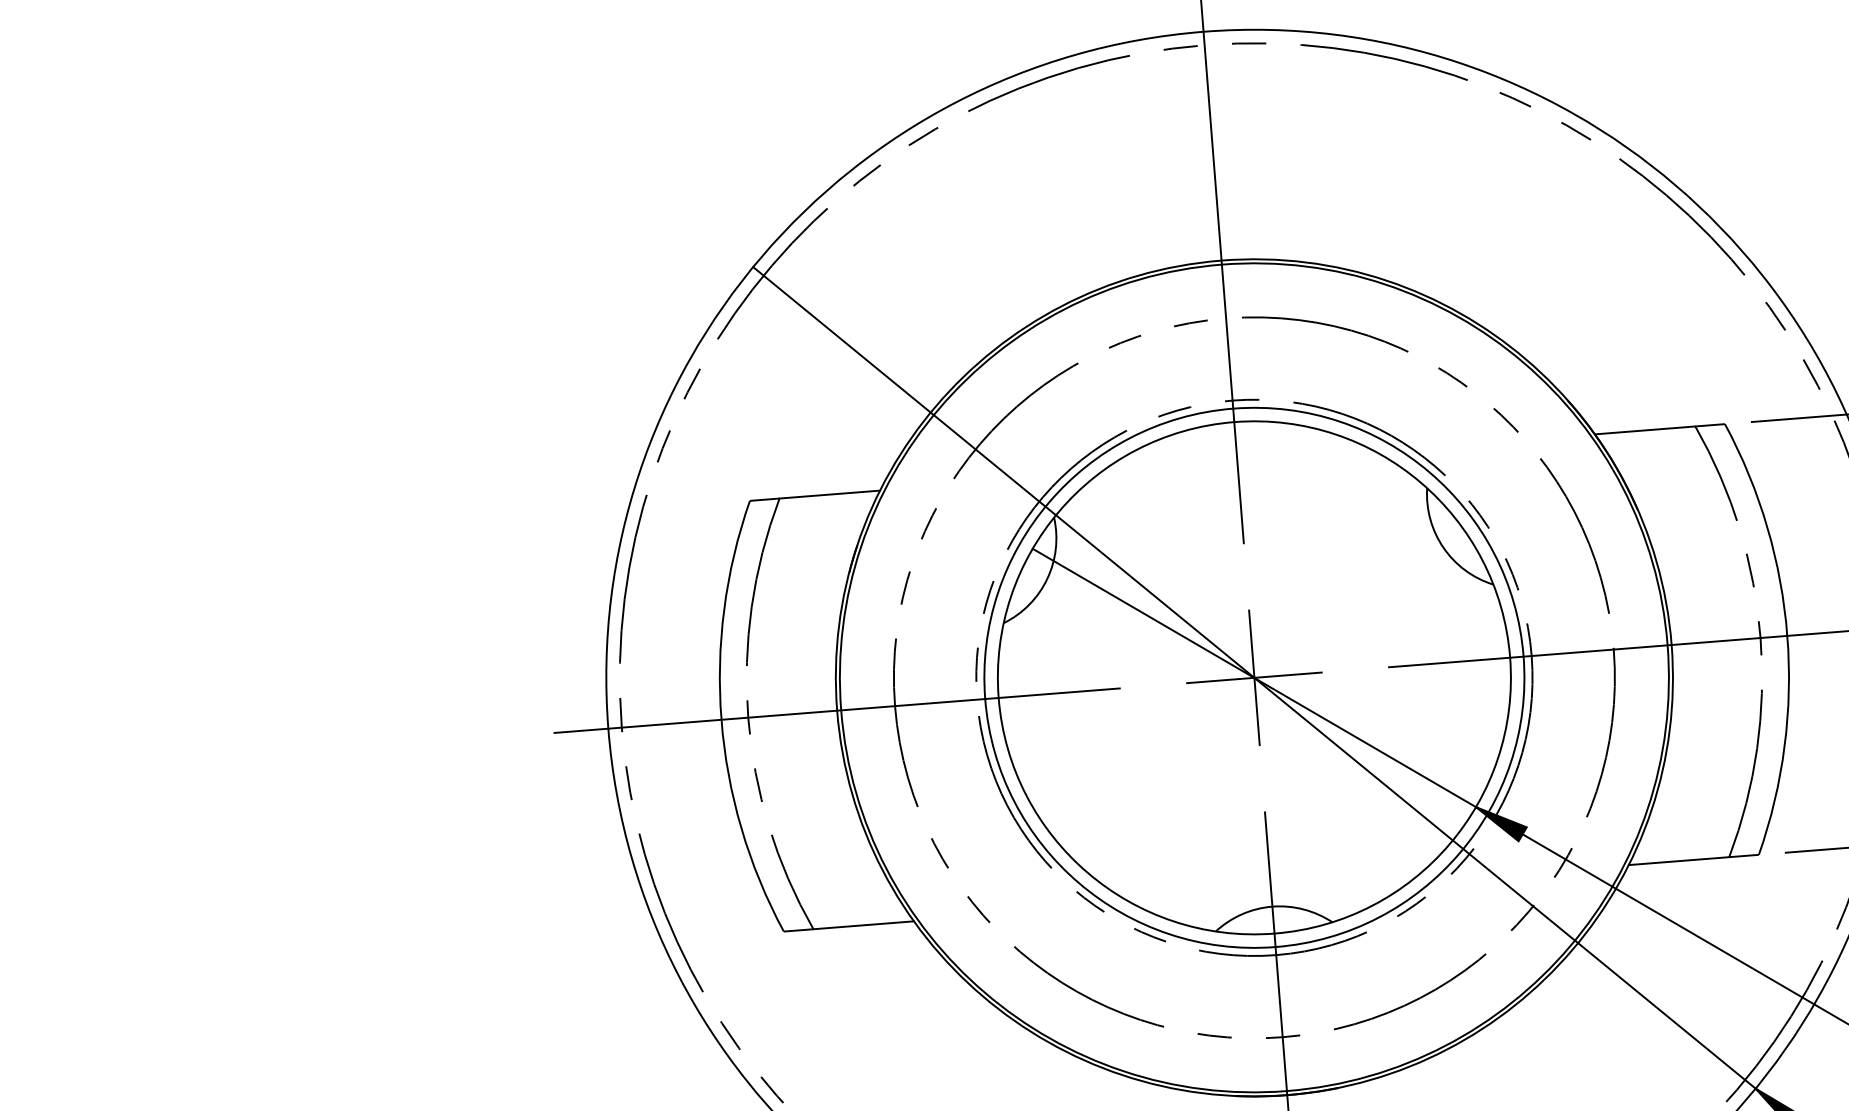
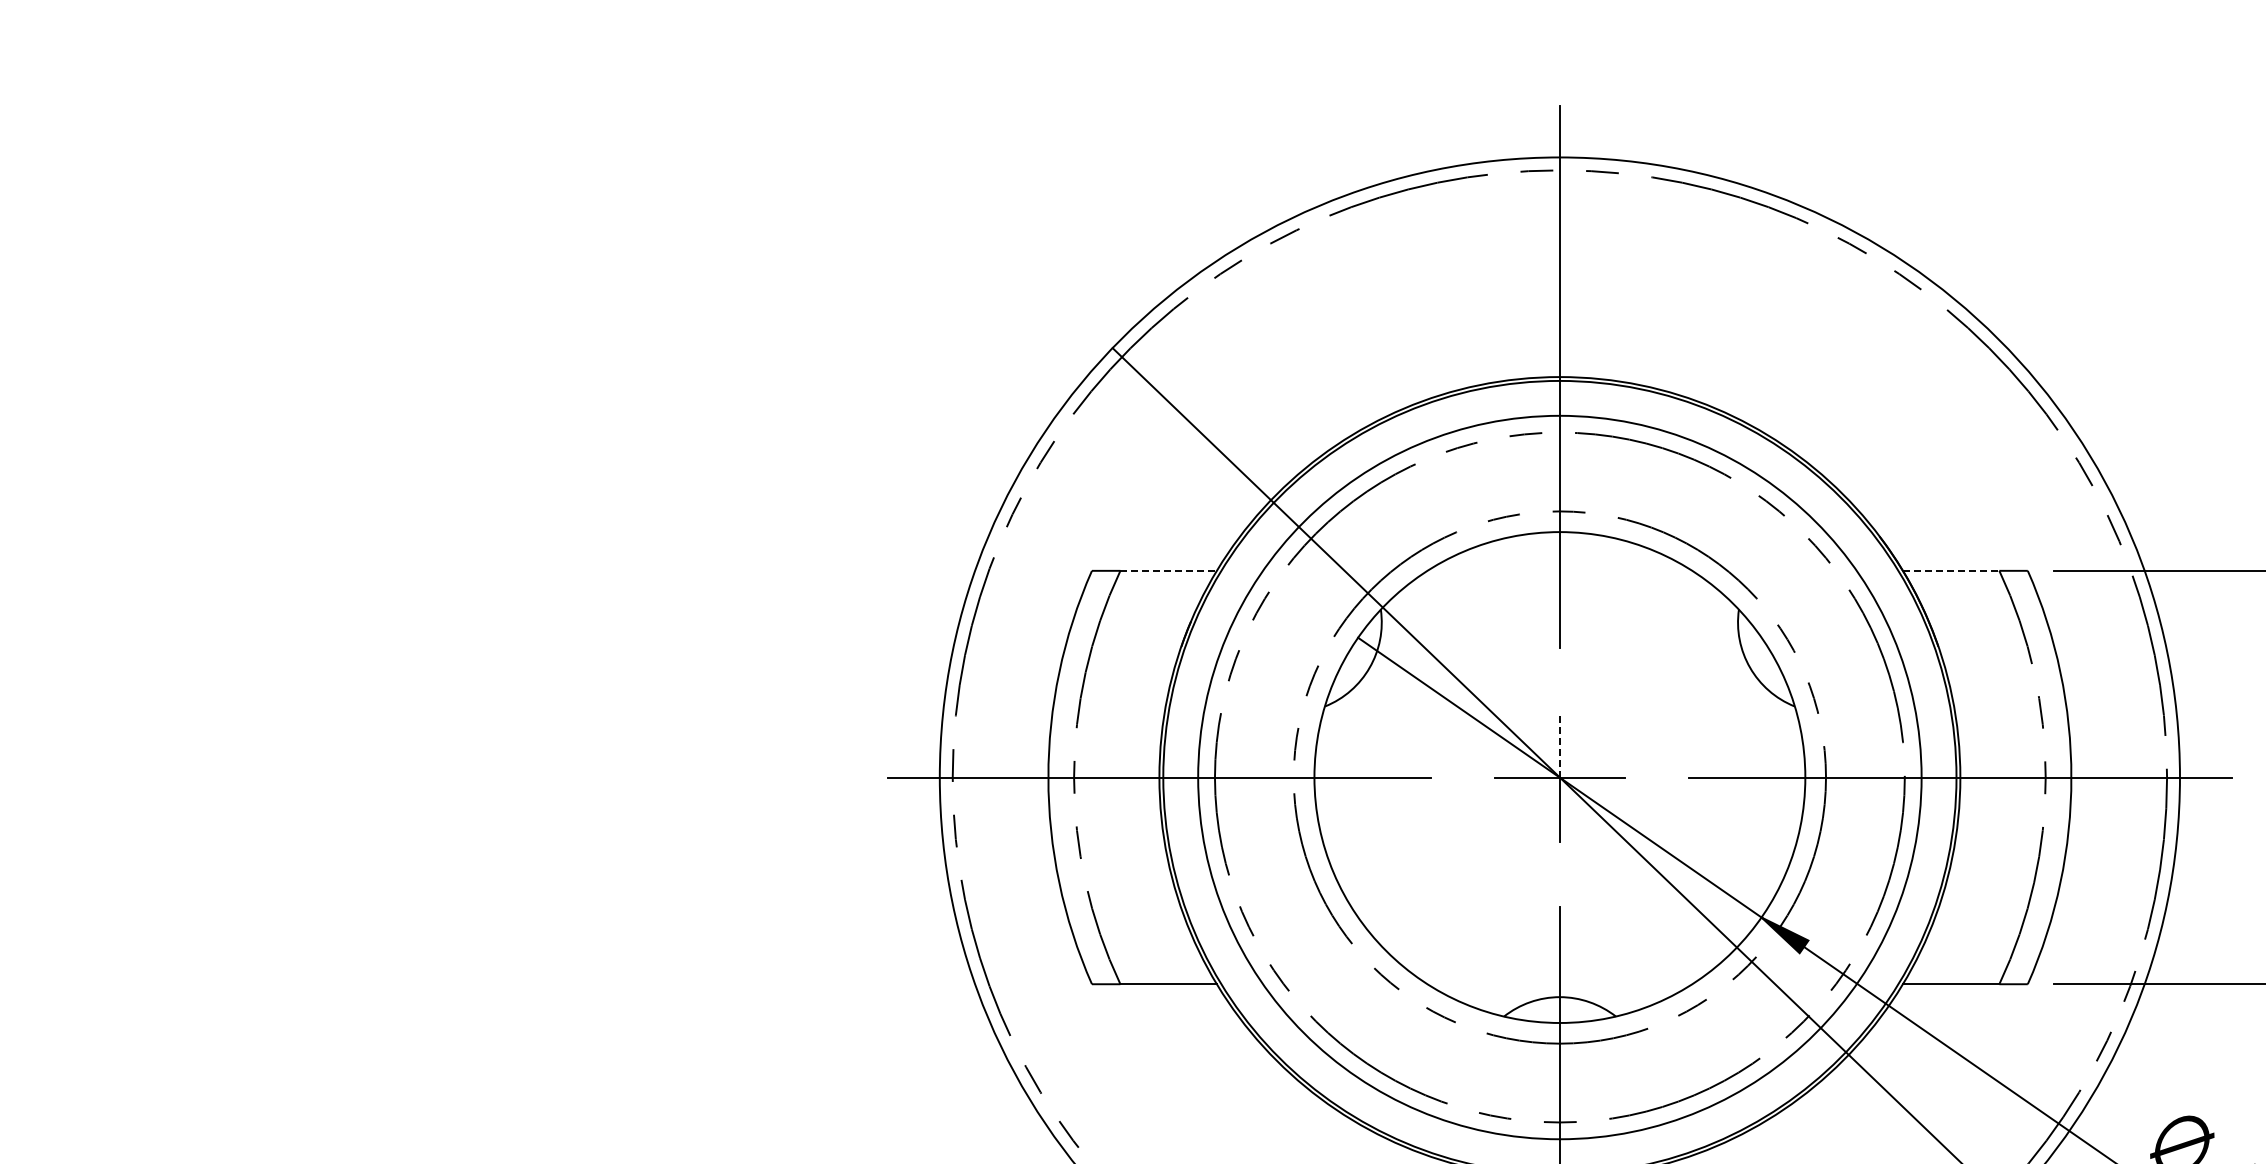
line: (1645, 430) -> (1951, 570), solid -> dashed
line: (830, 494) -> (1169, 570), solid -> dashed
line: (1251, 643) -> (1559, 744), solid -> dashed
circle: (1253, 677) -> (1559, 777), size x1.4

